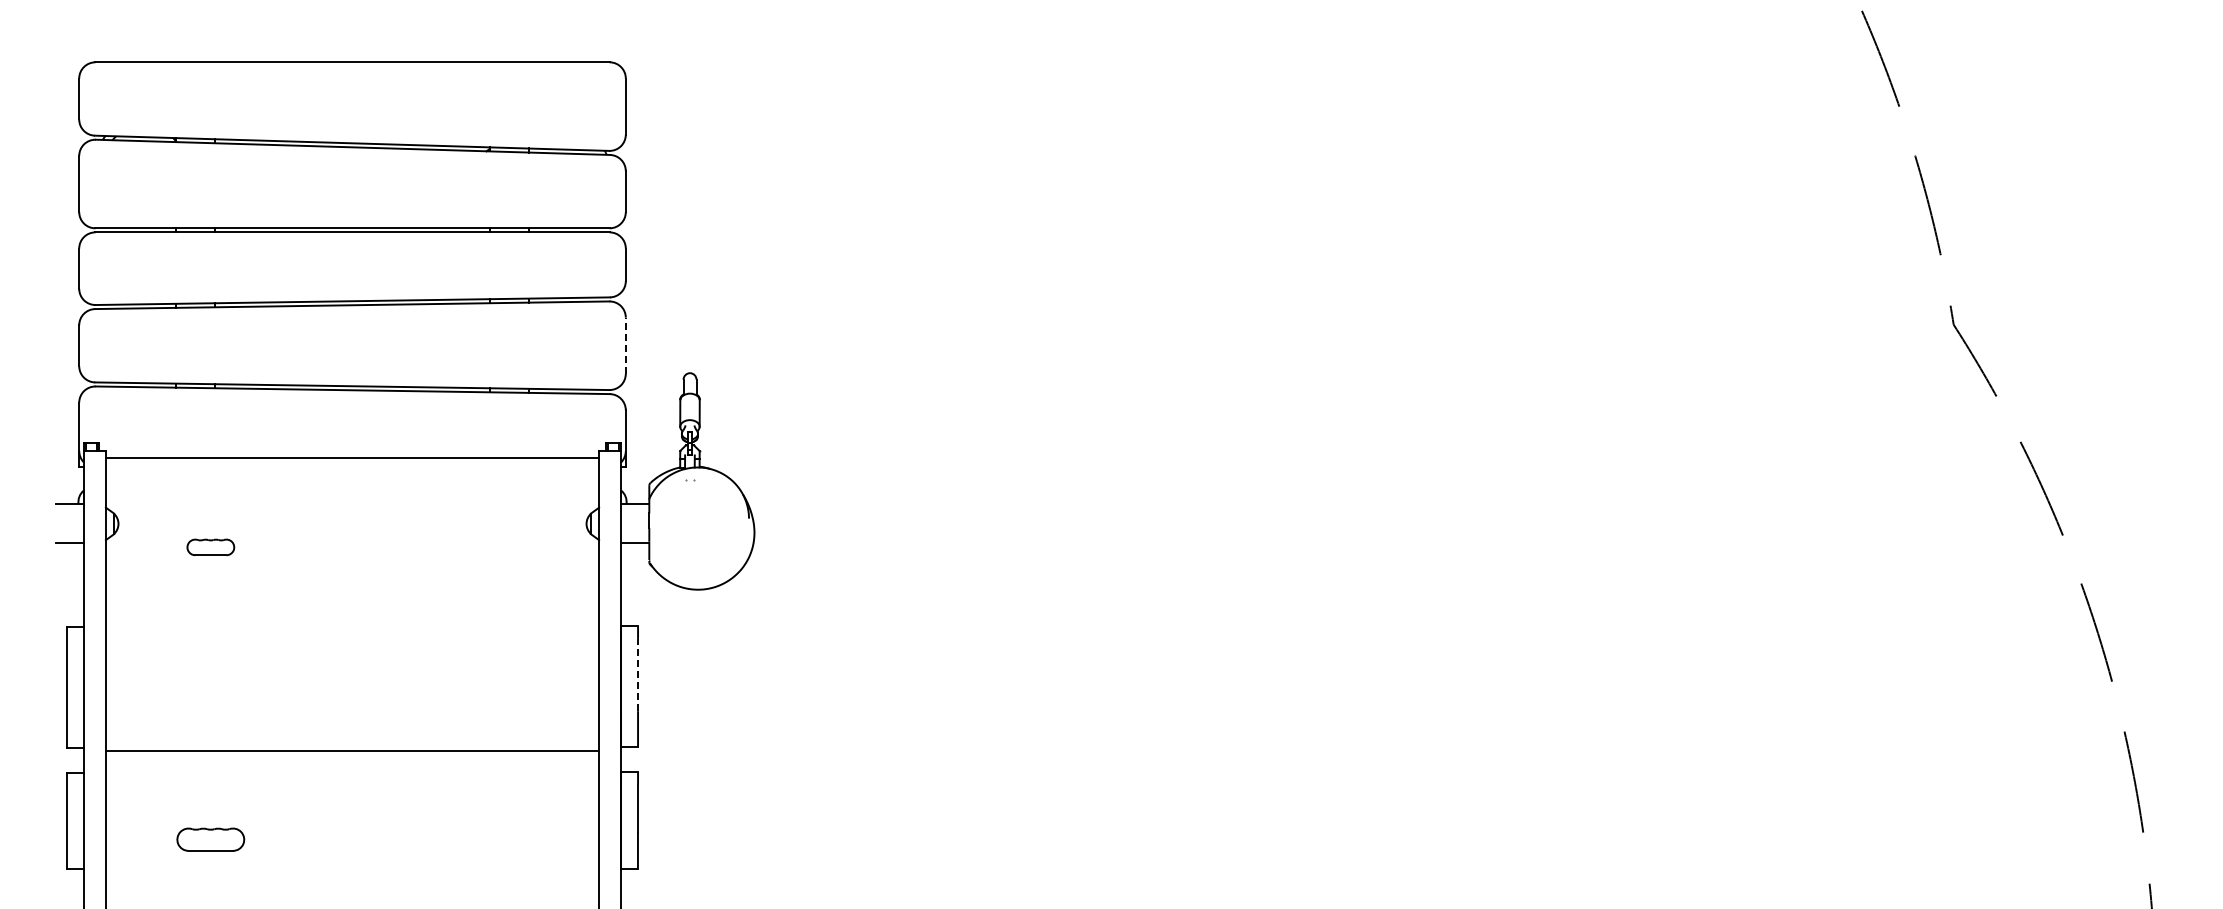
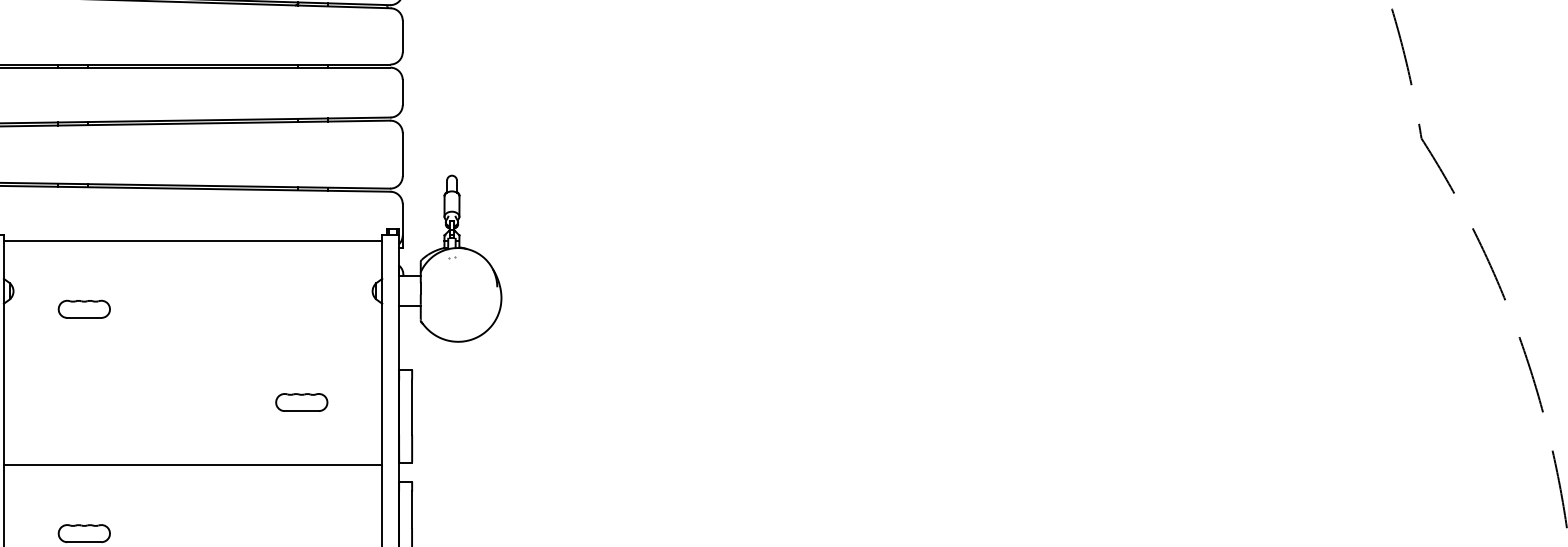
line: (625, 345) -> (402, 154), dashed -> solid
part: (210, 547) -> (84, 309), size x1.43
part: (493, 668) -> (301, 402), added
line: (638, 674) -> (412, 406), dashed -> solid

